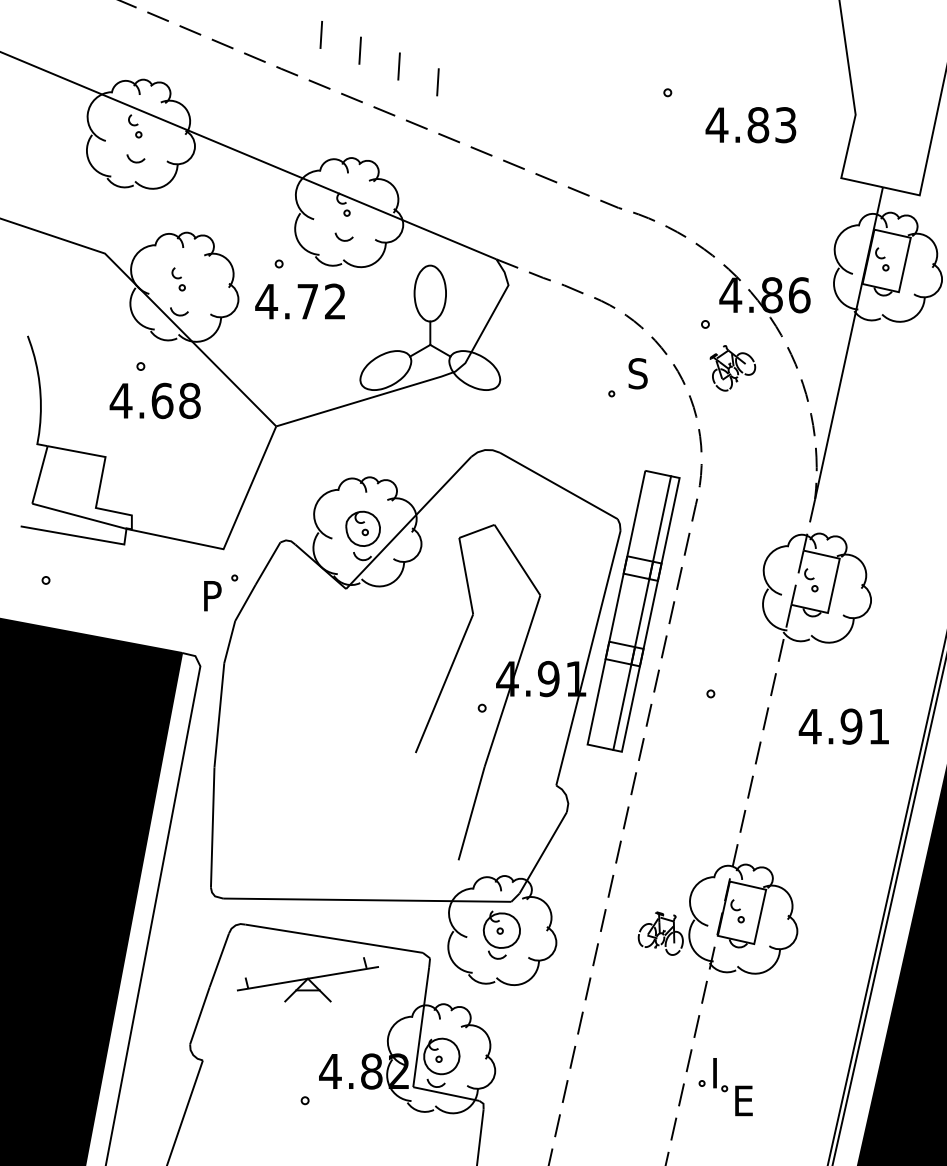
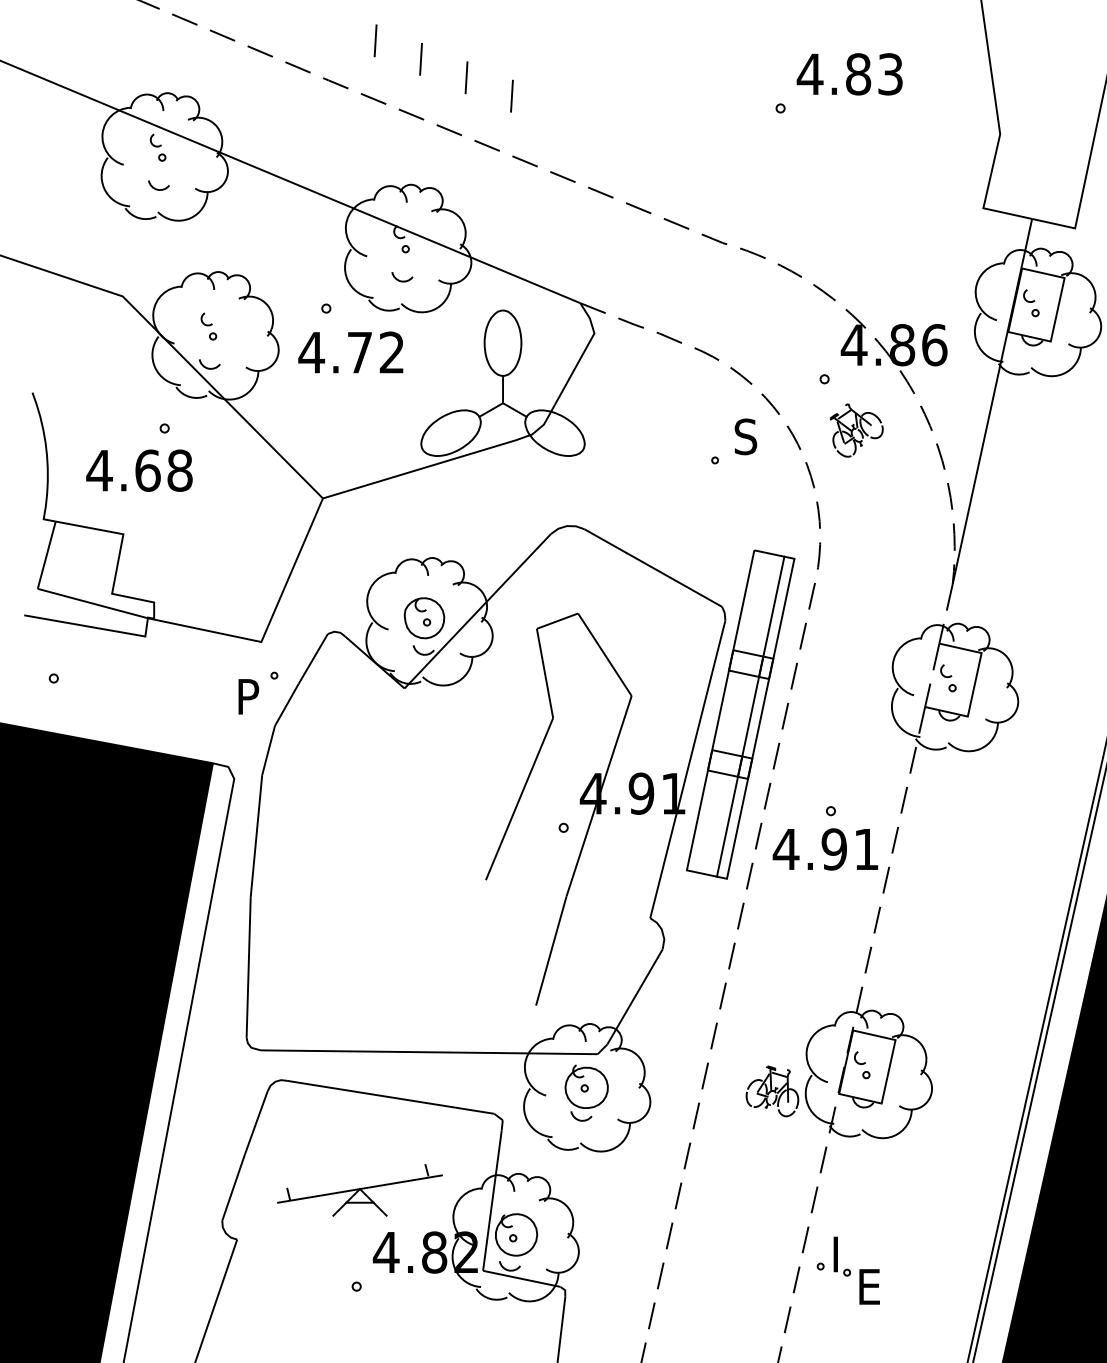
text: (750, 125) -> (849, 74), moved
text: (155, 400) -> (139, 470), moved
text: (843, 726) -> (825, 849), moved
part: (307, 979) -> (359, 1190), moved

